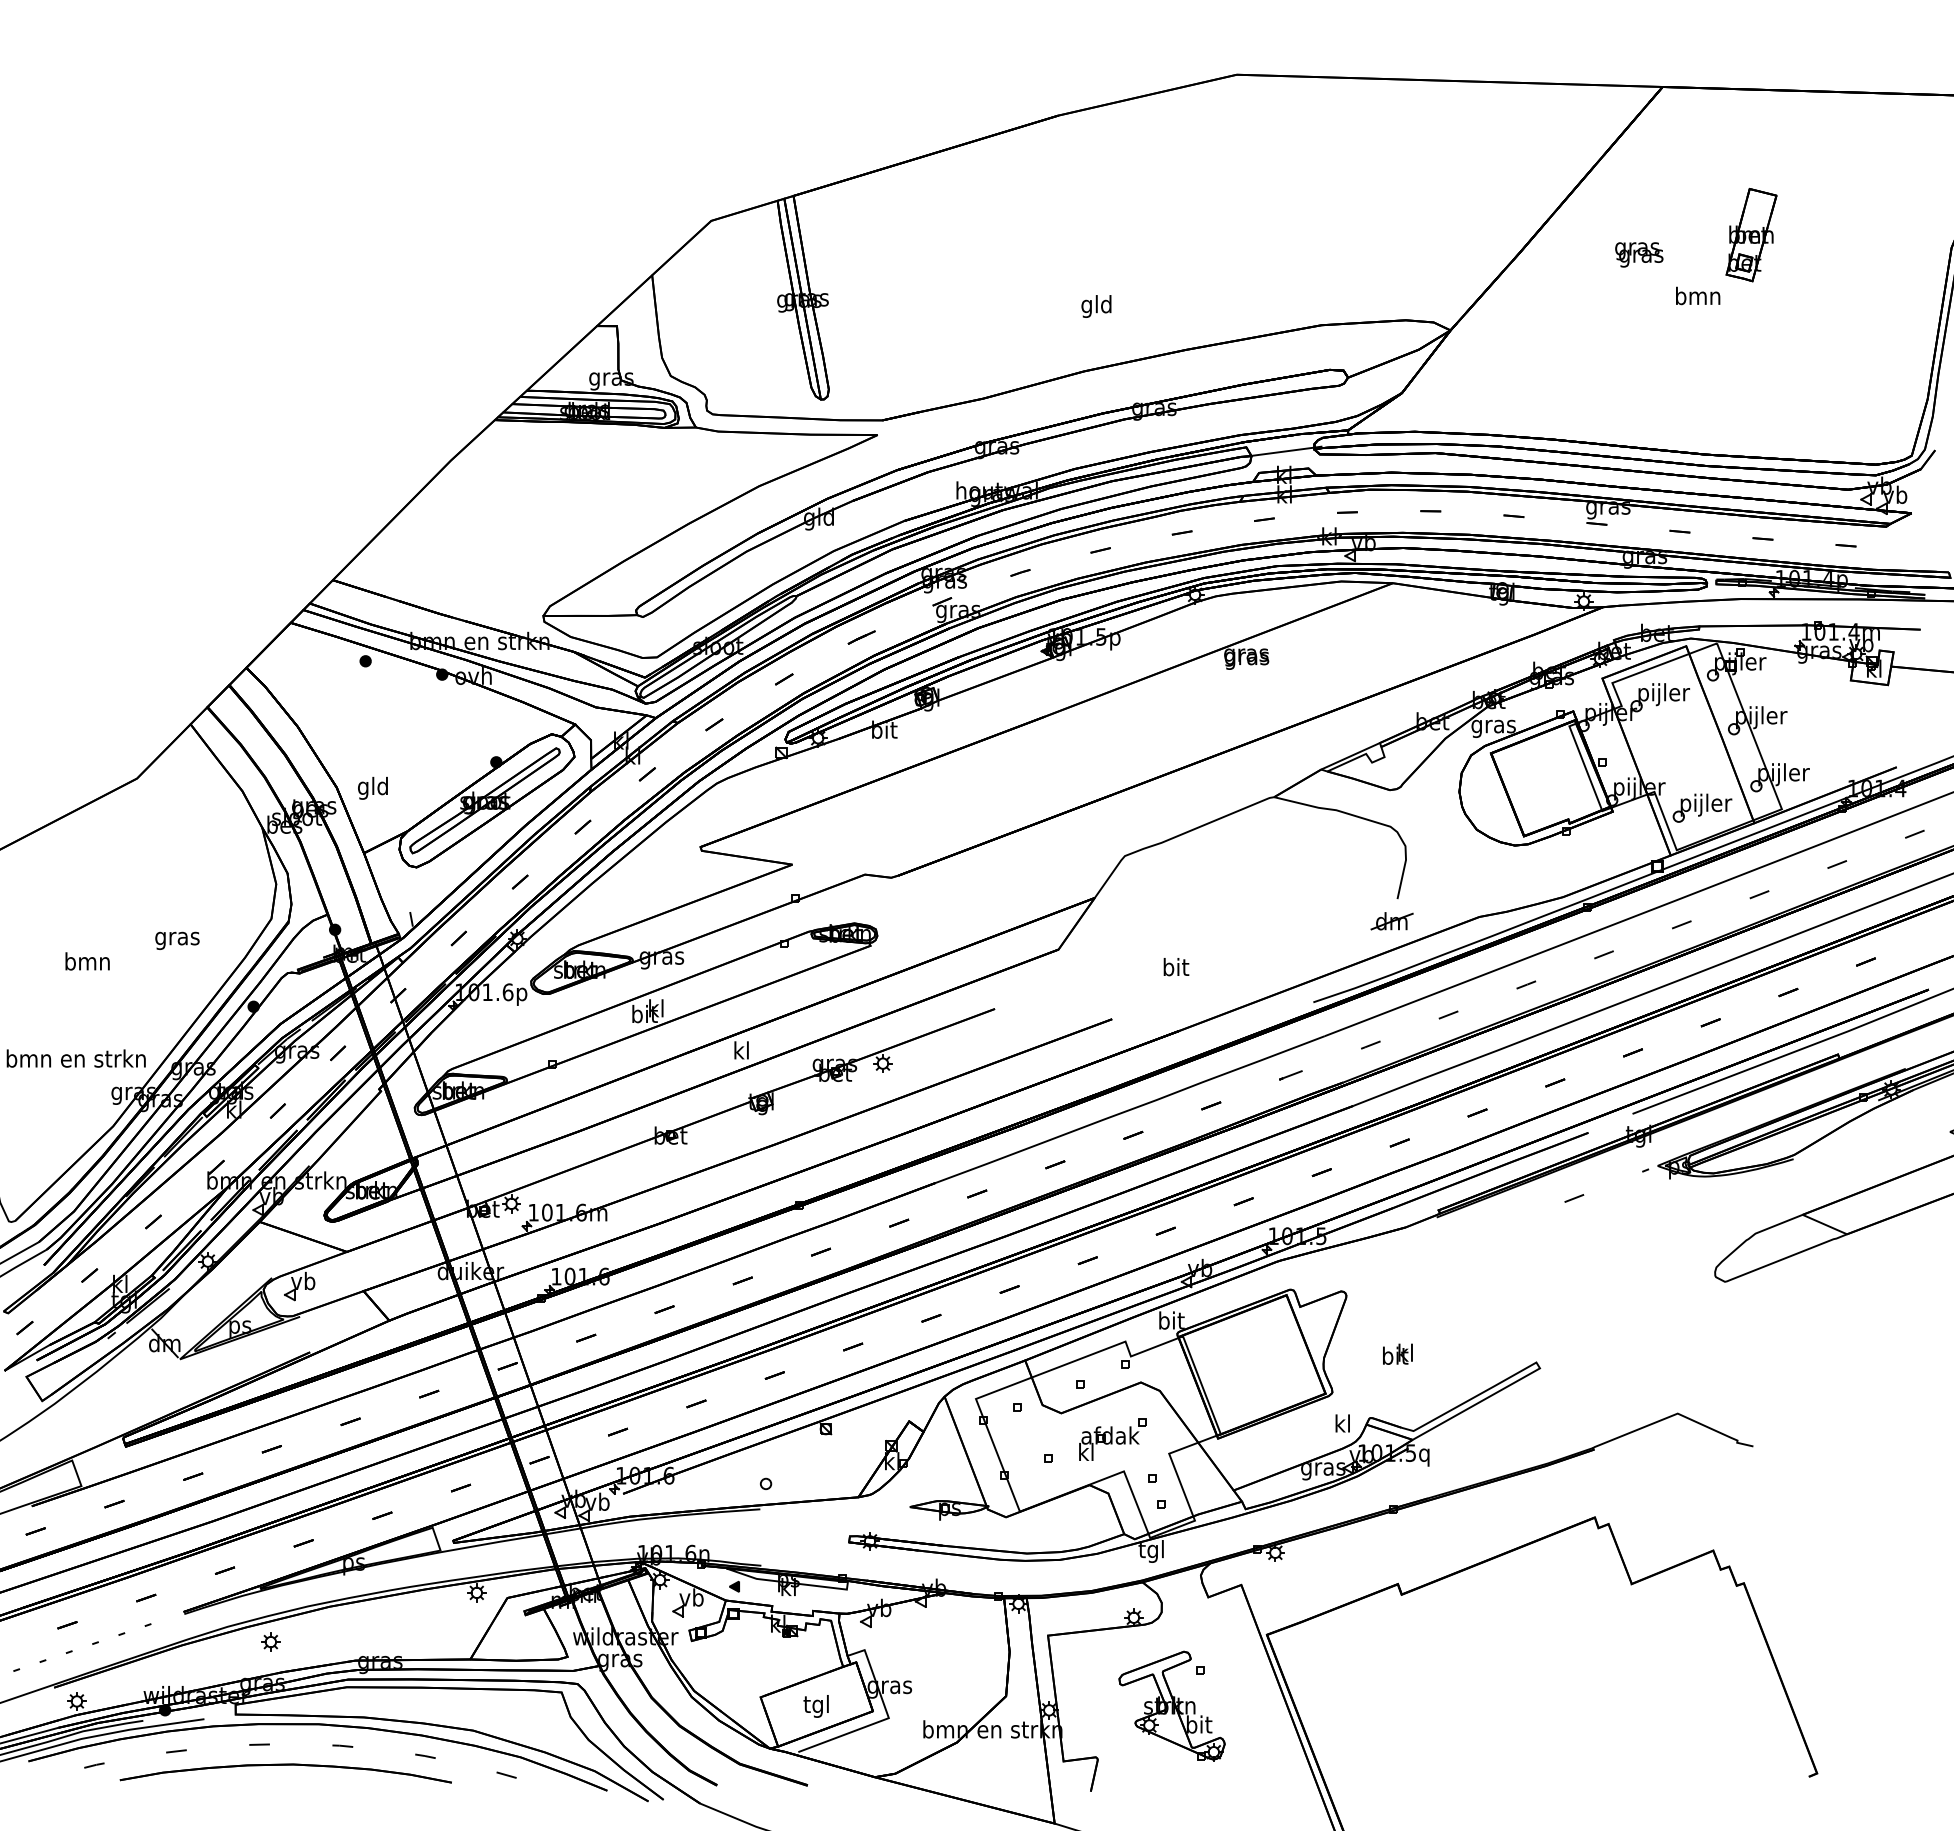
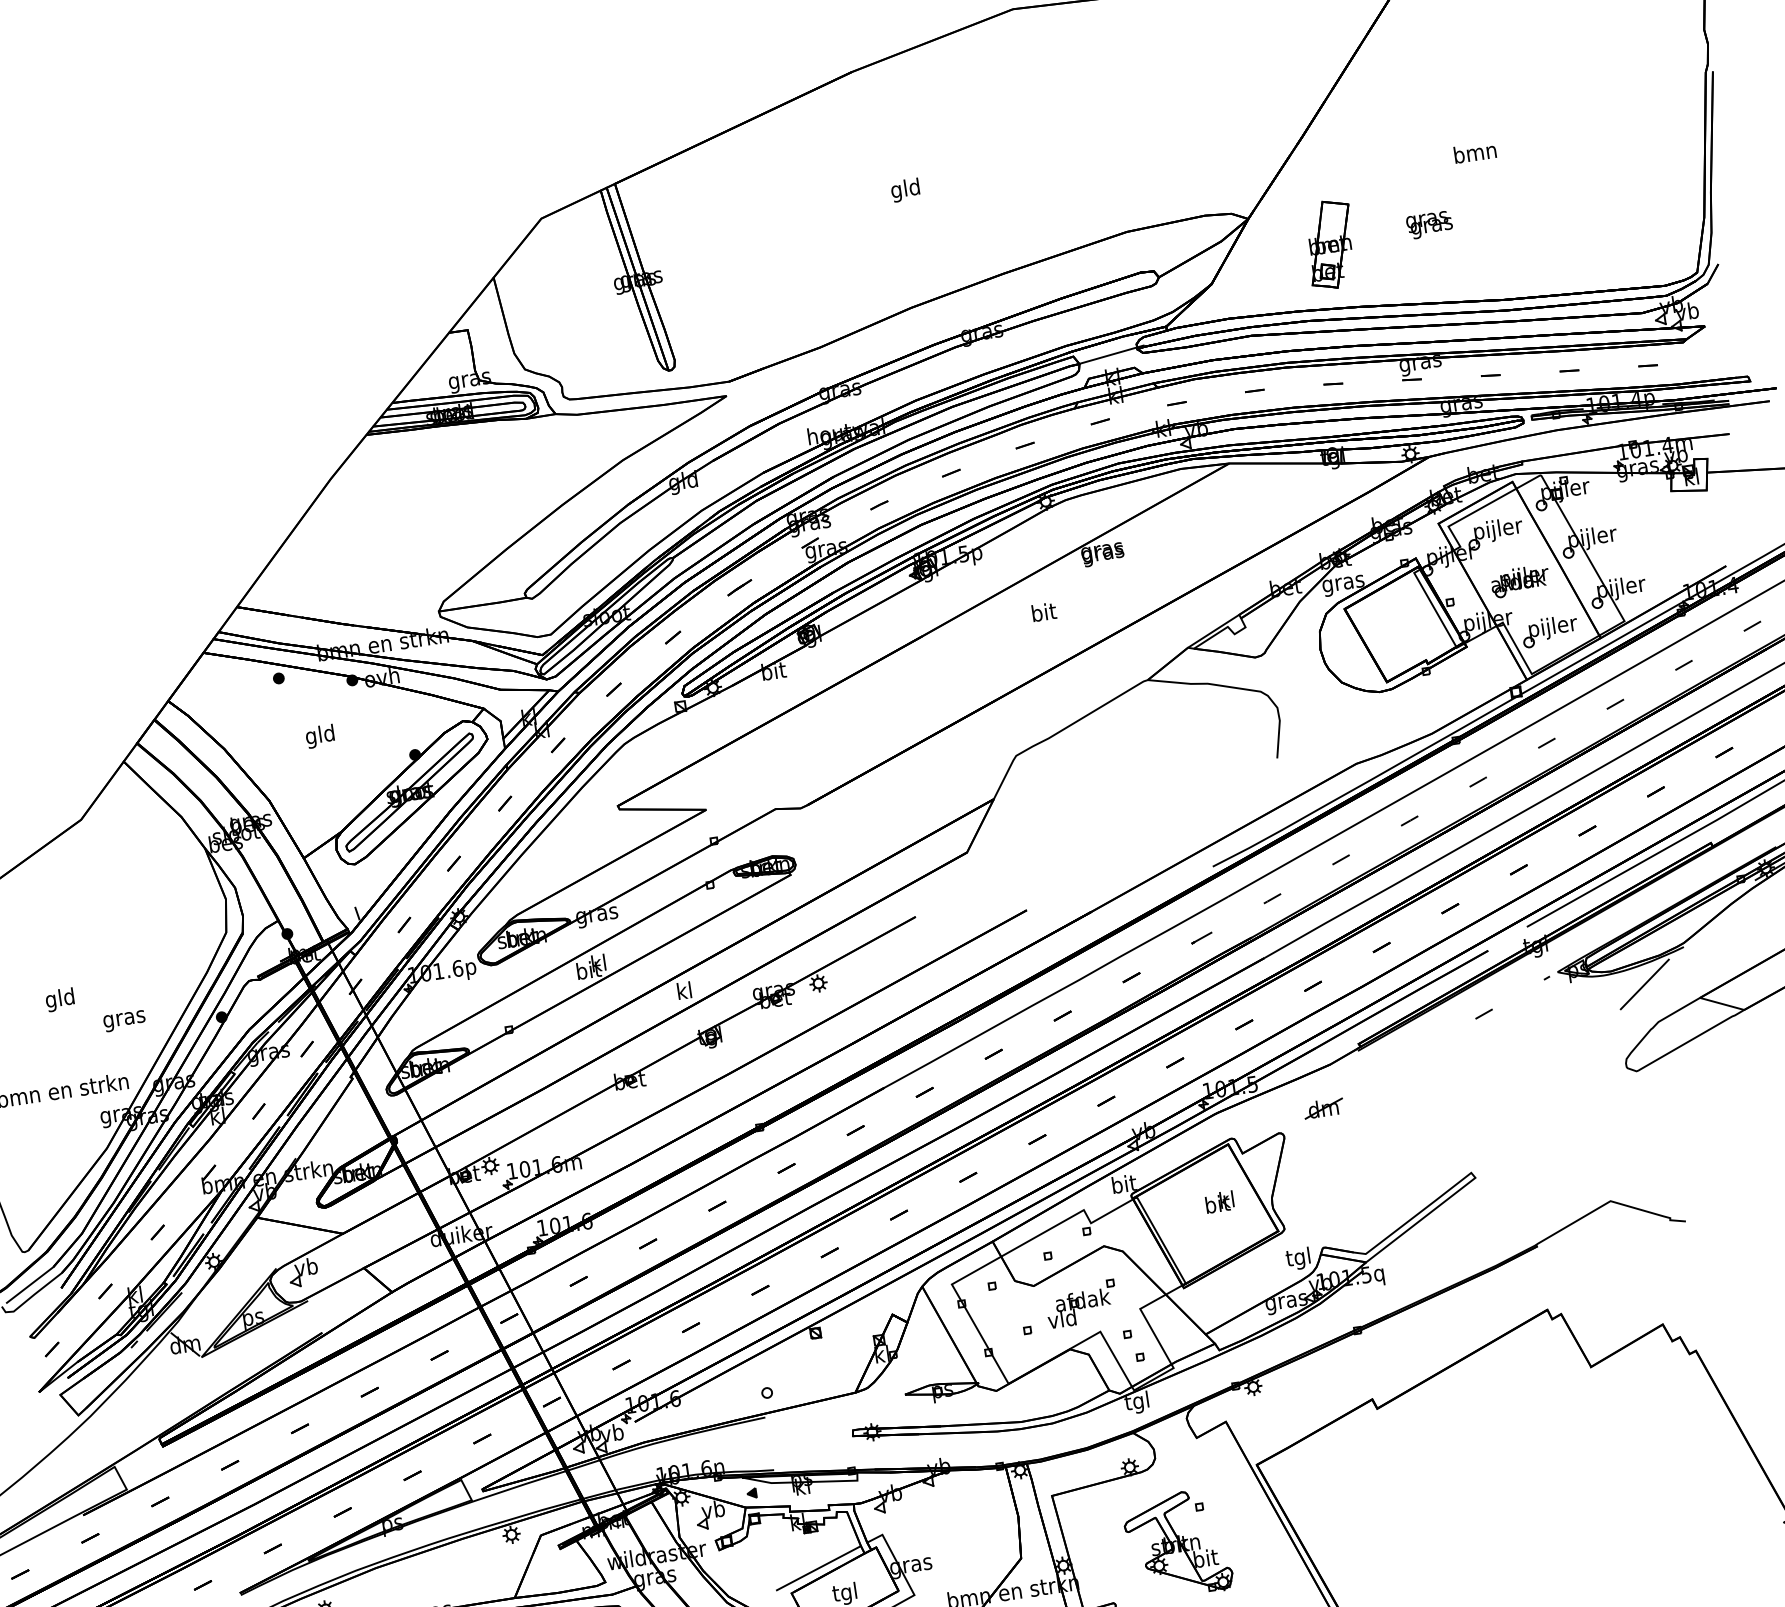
part: (1751, 235) -> (1330, 245), moved
text: (1639, 254) -> (1429, 224), moved
text: (1096, 306) -> (905, 190), moved
part: (1679, 751) -> (1520, 581), added
text: (372, 787) -> (319, 735), moved
part: (1391, 921) -> (1323, 1108), moved
text: (177, 940) -> (124, 1020), moved
text: (87, 963) -> (60, 999), bmn -> gld
text: (1176, 967) -> (1044, 612), moved
line: (1746, 1192) -> (1644, 984), added
text: (1397, 1353) -> (1219, 1201), moved
text: (1341, 1425) -> (1297, 1258), kl -> tgl
text: (1085, 1451) -> (1061, 1318), kl -> vld
line: (792, 1674) -> (818, 1567), added

